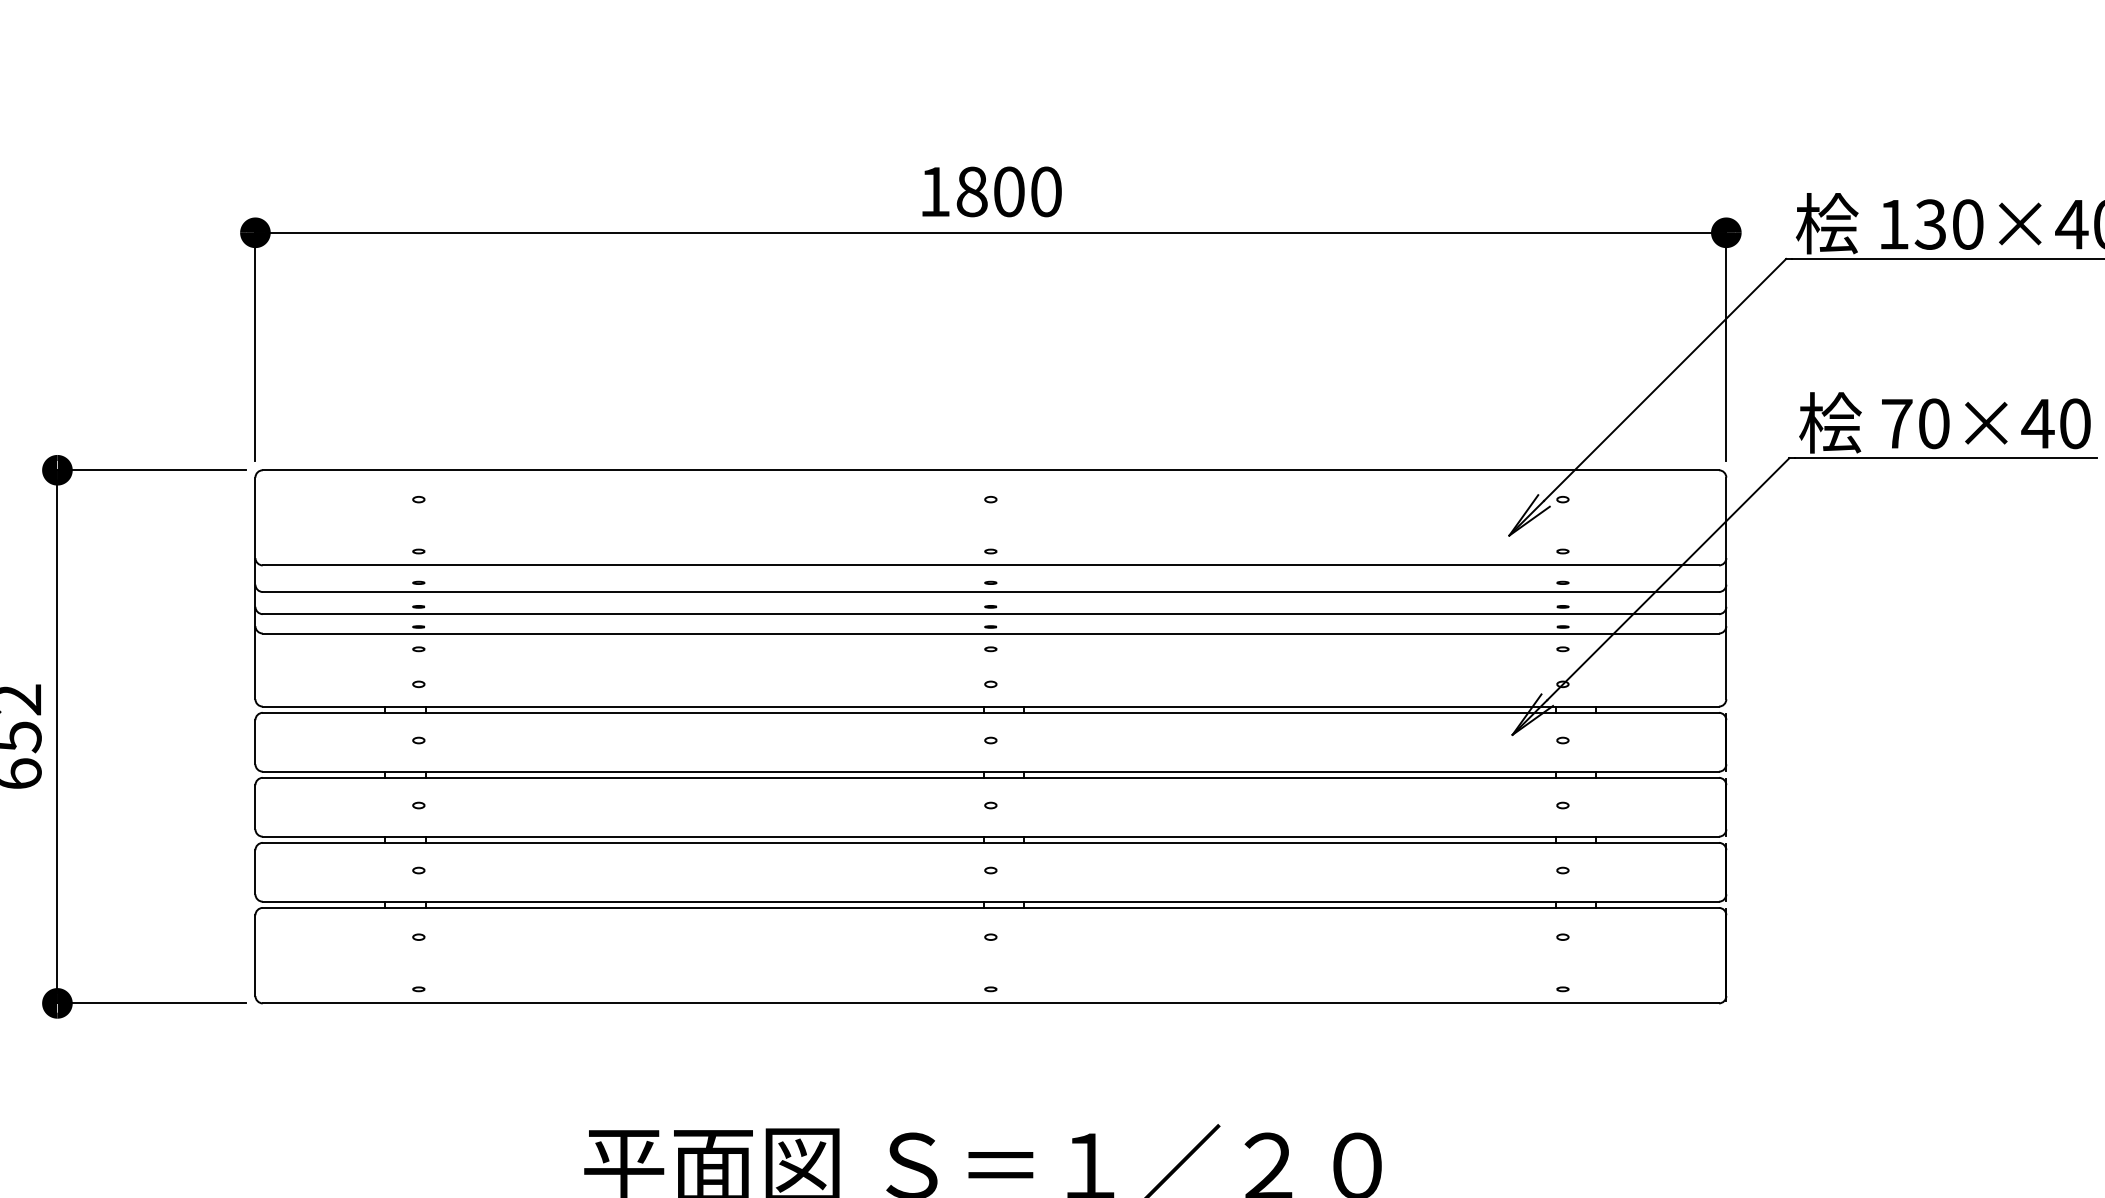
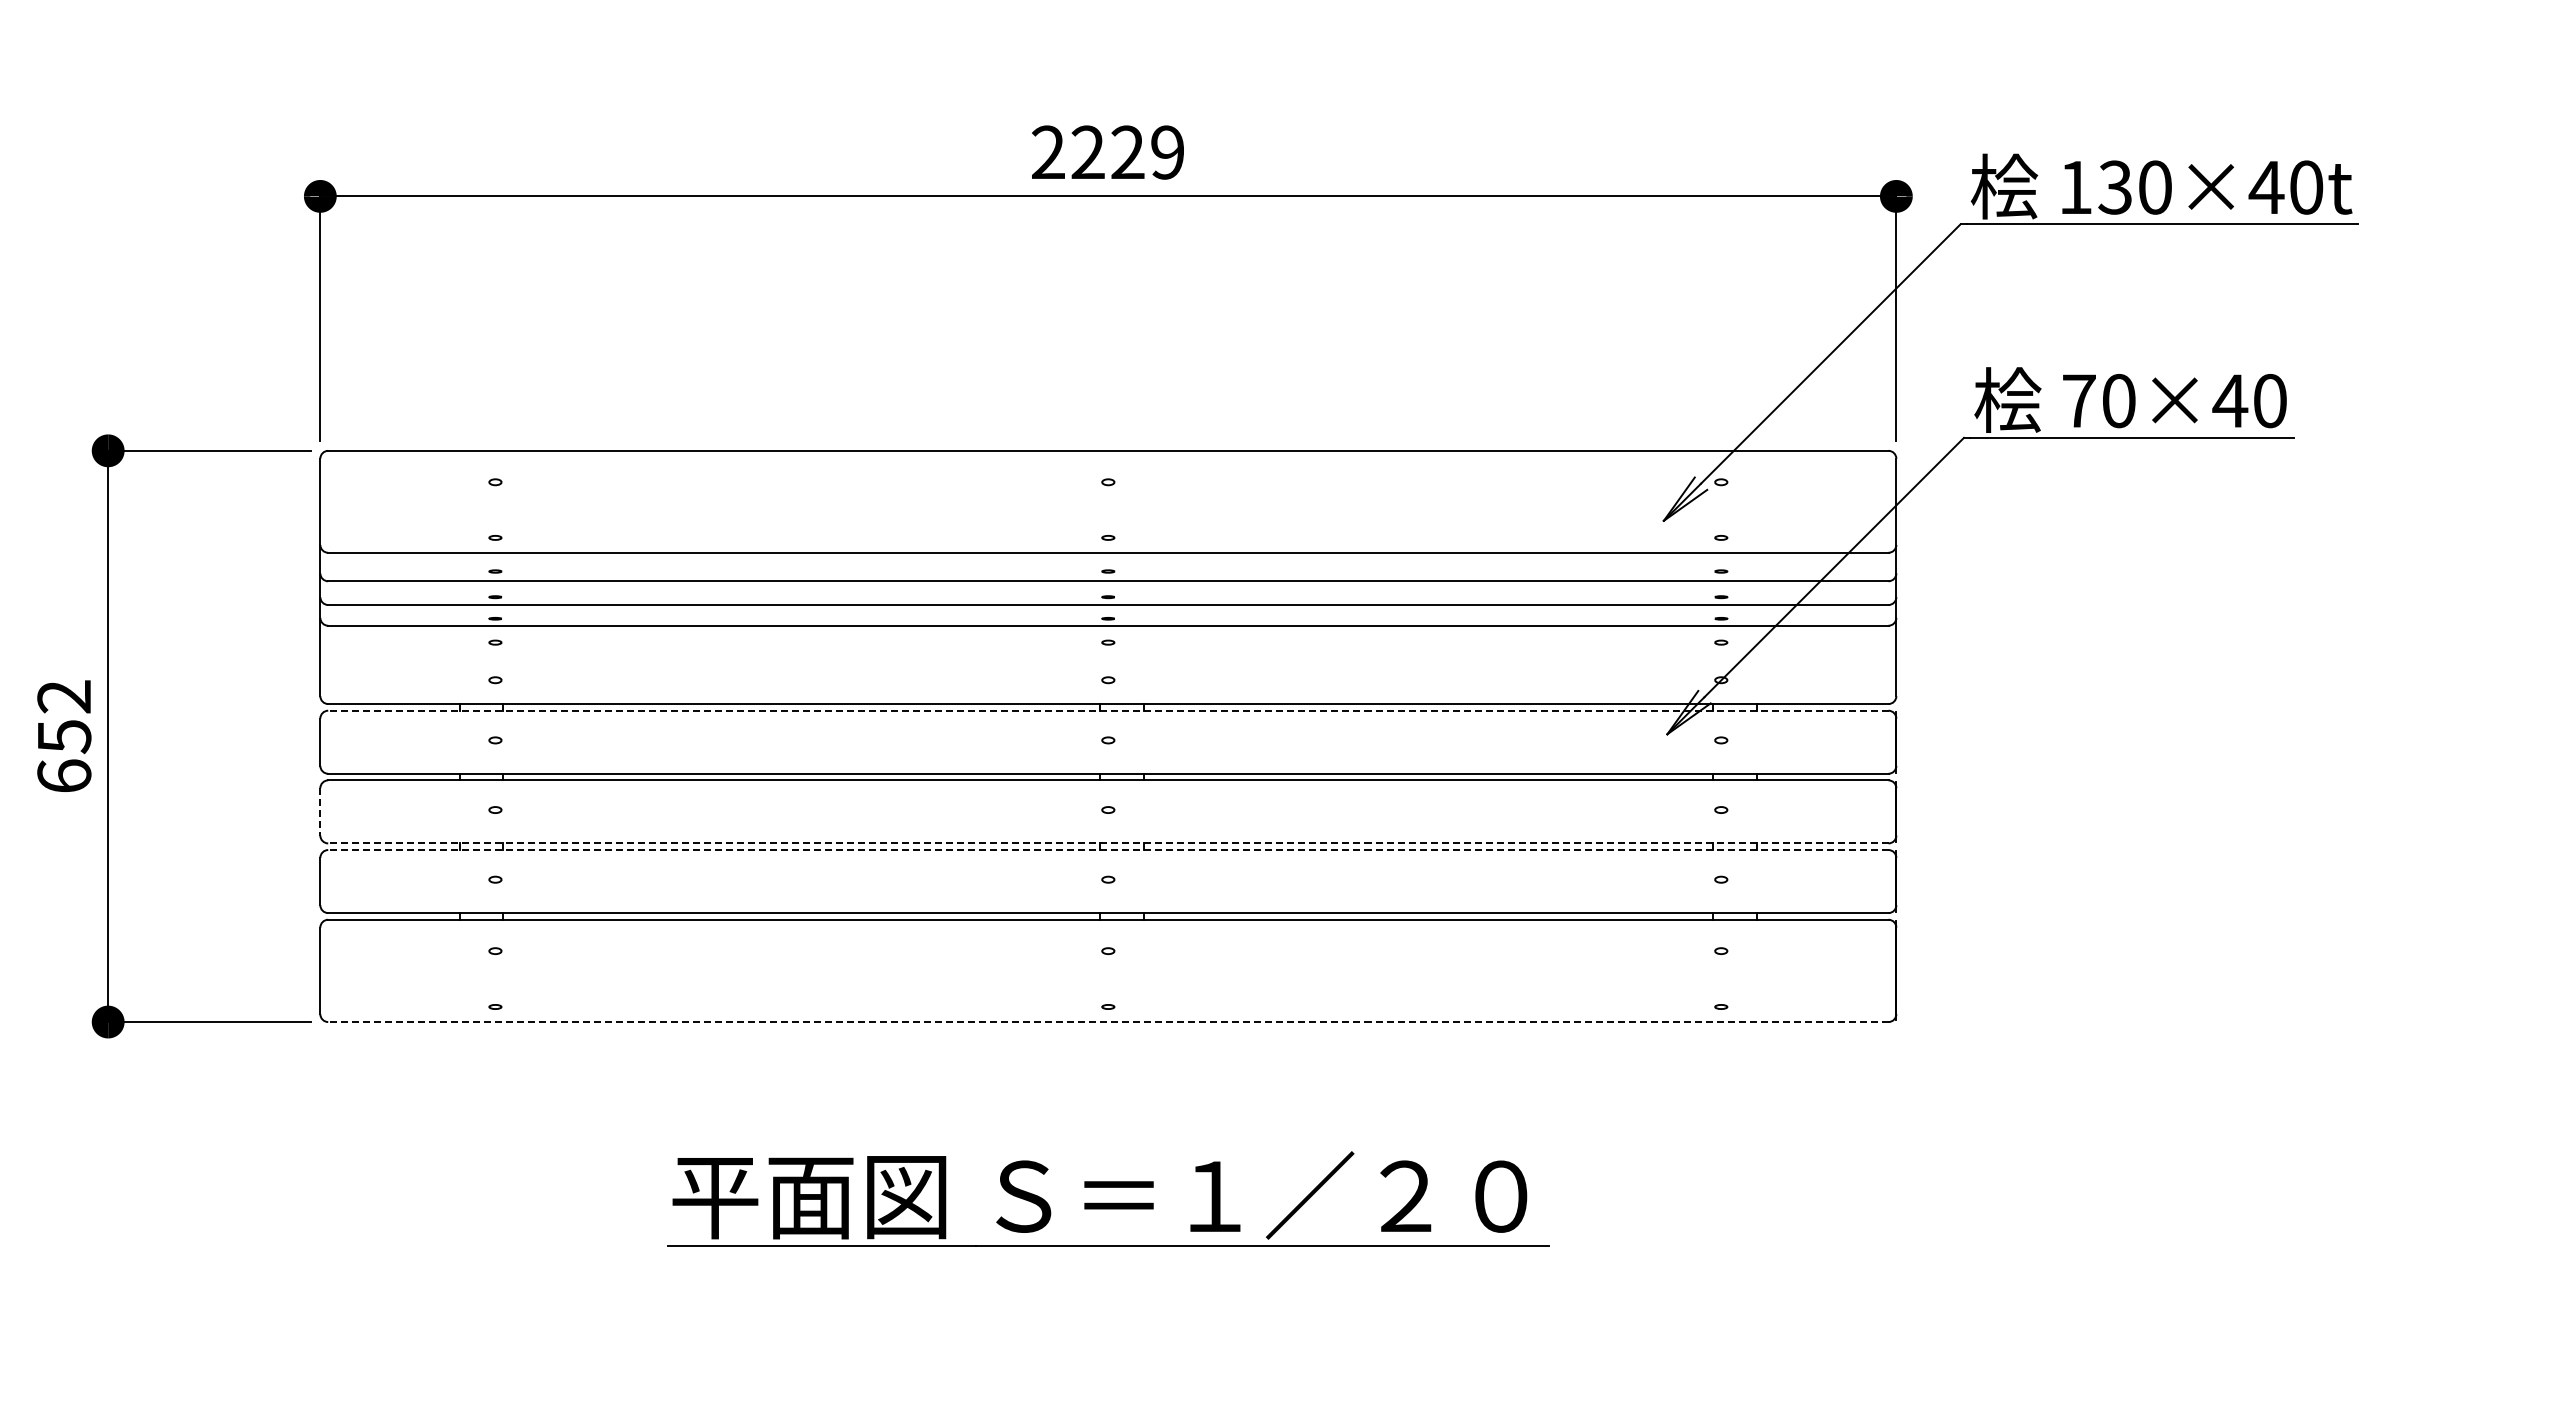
text: (991, 191) -> (1108, 152), 1800 -> 2229
line: (990, 712) -> (1107, 710), solid -> dashed
line: (255, 806) -> (320, 811), solid -> dashed
line: (990, 836) -> (1107, 843), solid -> dashed
line: (990, 843) -> (1107, 850), solid -> dashed
line: (990, 1003) -> (1107, 1022), solid -> dashed

